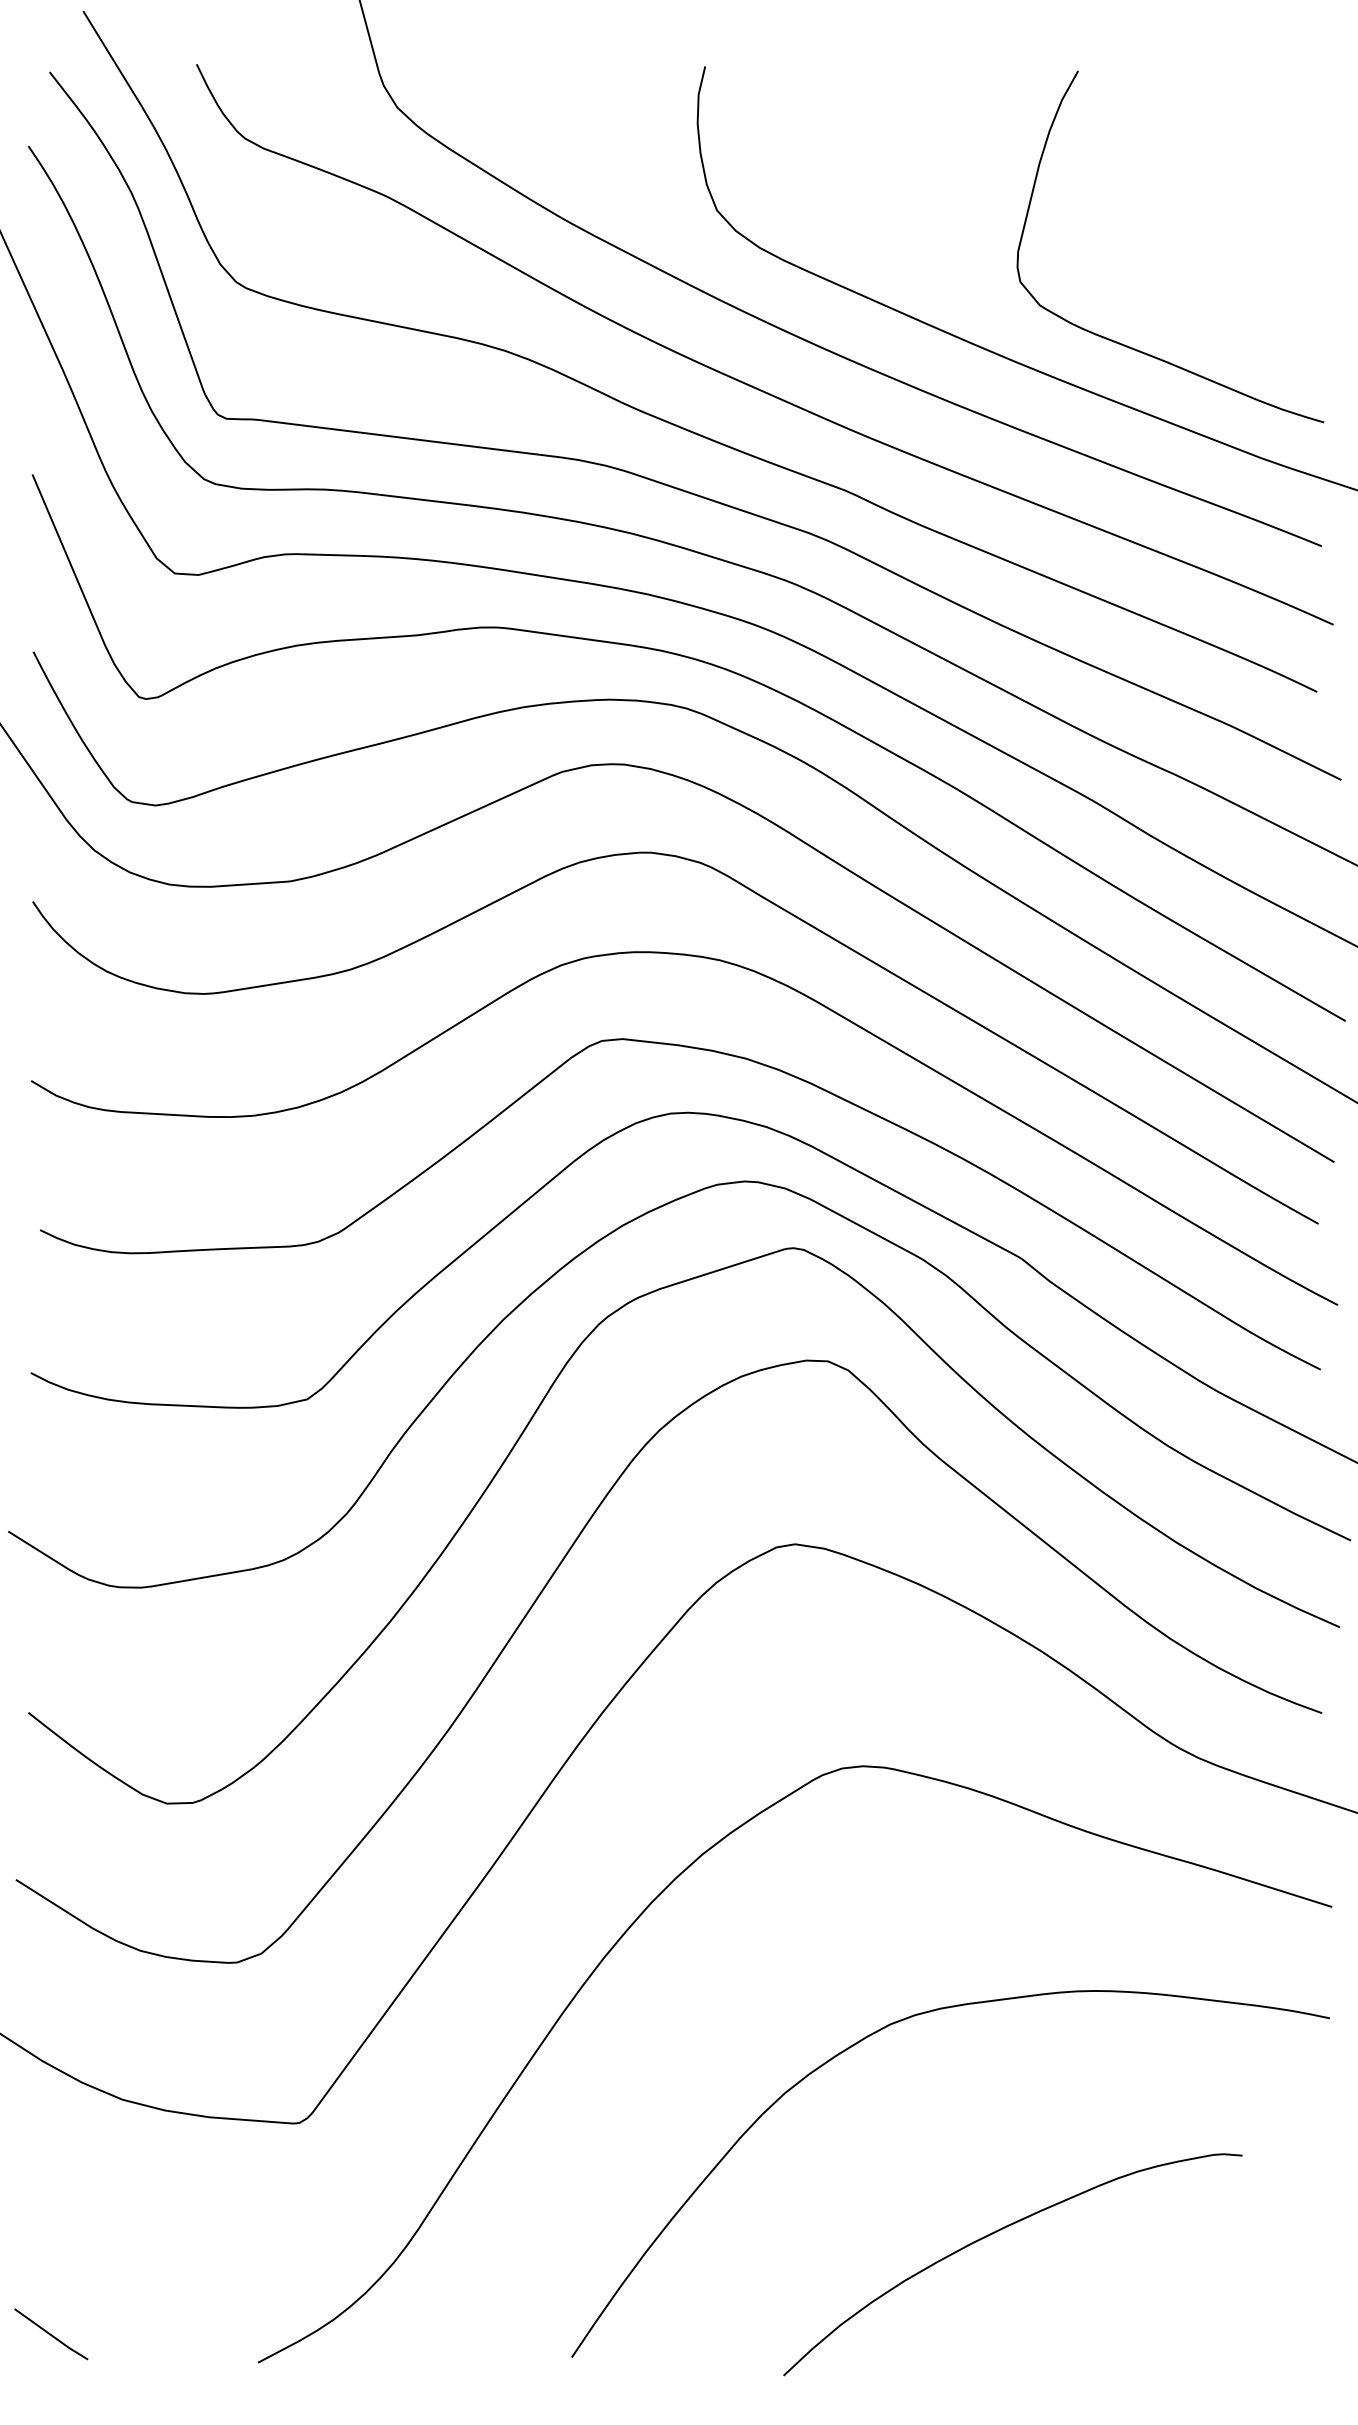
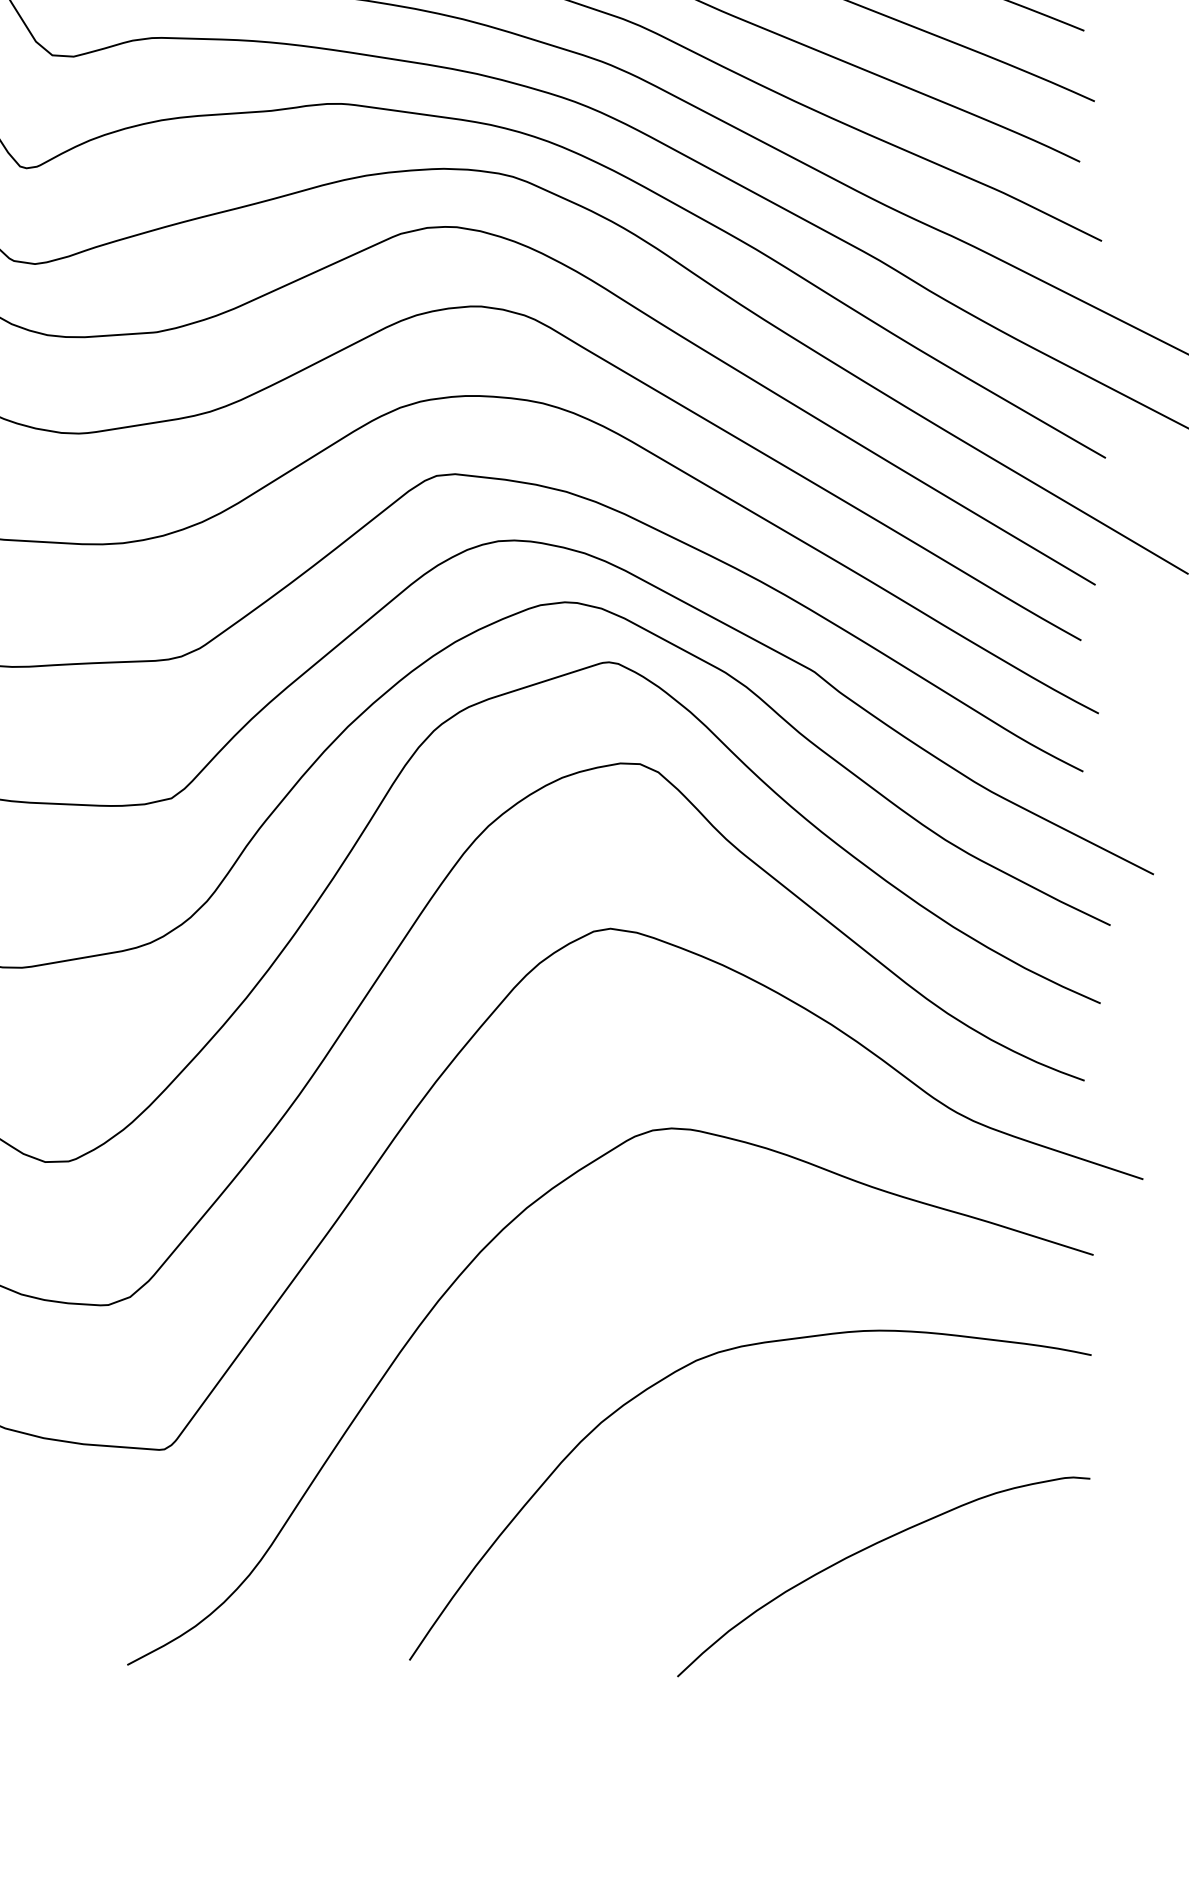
curve: (1001, 2230) -> (873, 1546), moved

